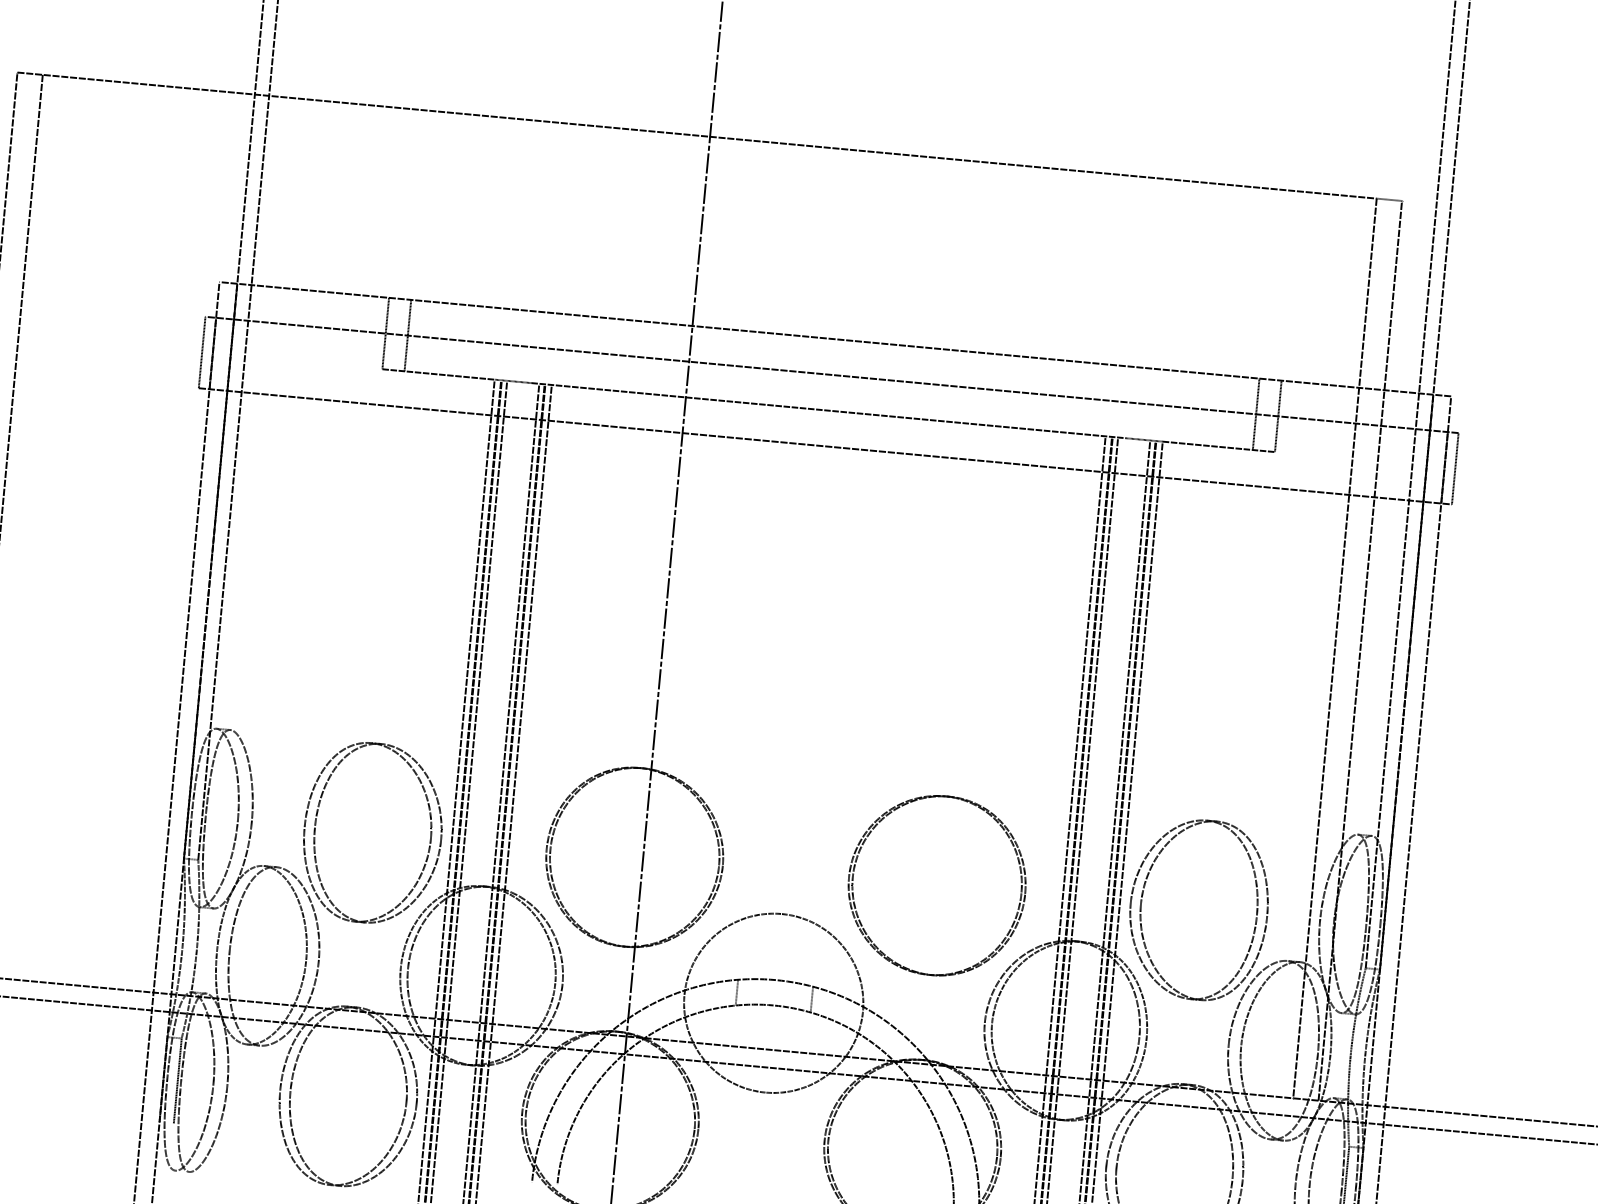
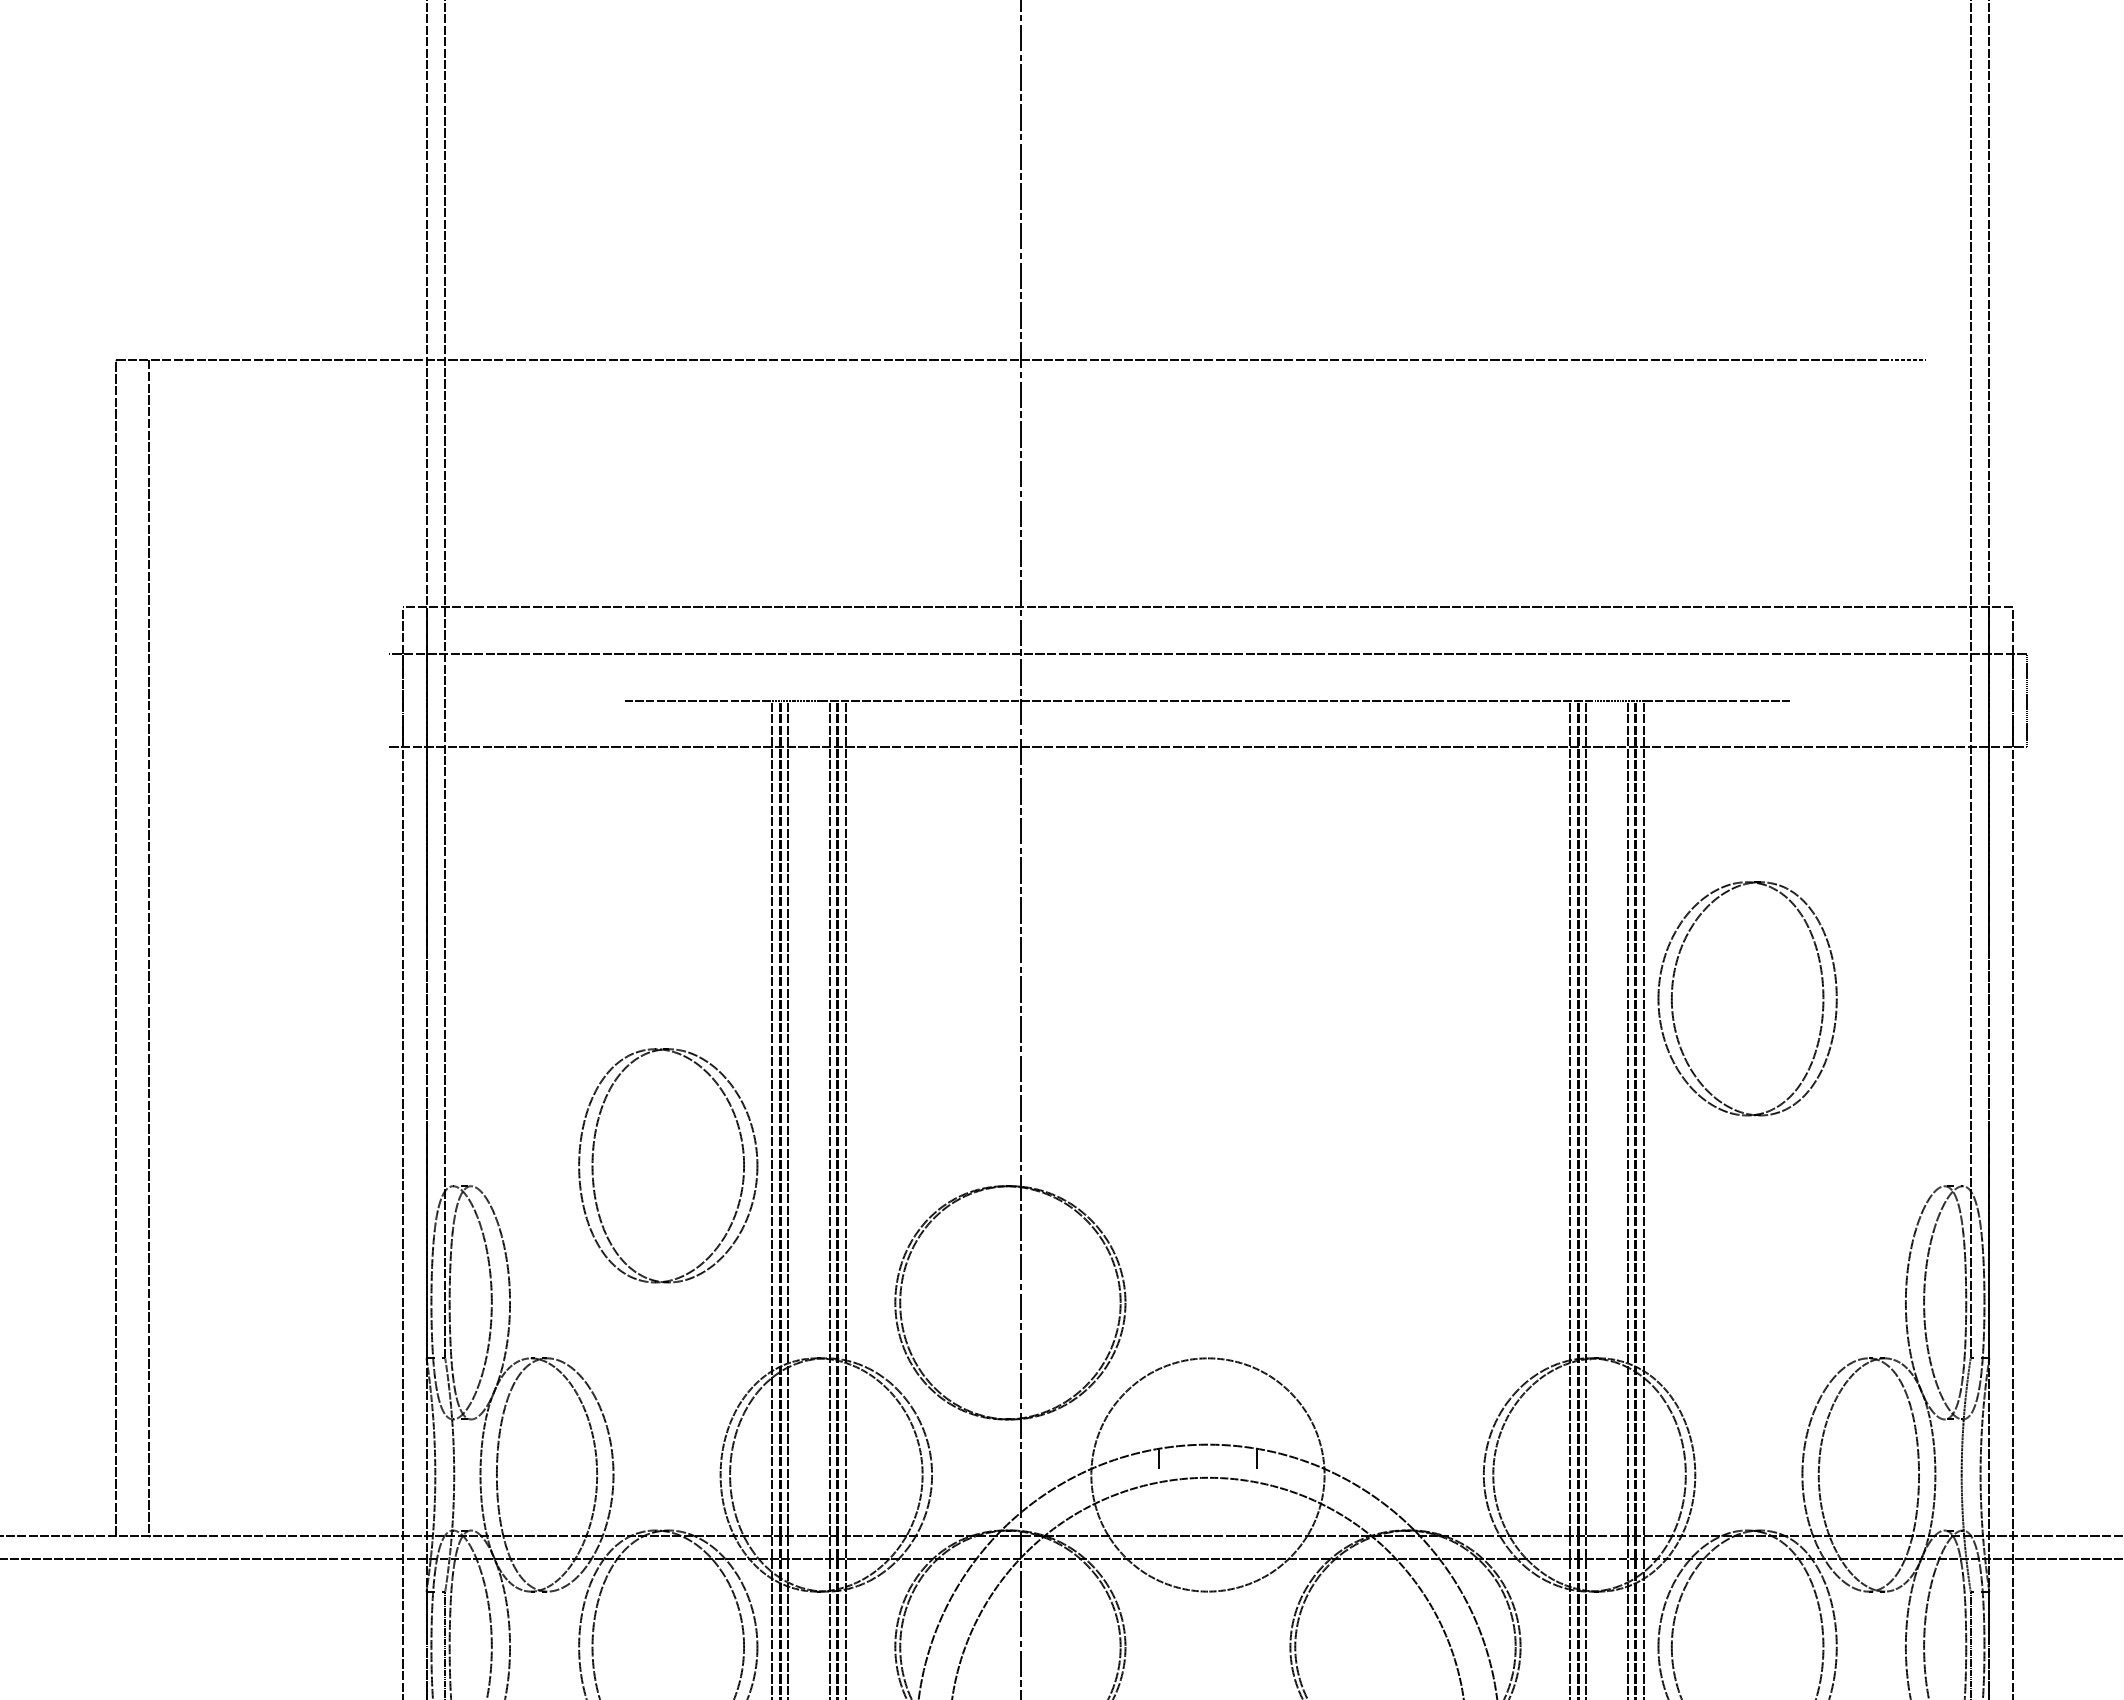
line: (385, 333) -> (624, 653), removed
line: (407, 335) -> (653, 653), removed
line: (202, 352) -> (389, 700), removed
line: (1256, 413) -> (1762, 653), removed
line: (1278, 416) -> (1791, 653), removed
line: (1335, 648) -> (1892, 947), removed
line: (1360, 650) -> (1925, 947), removed
part: (430, 831) -> (742, 1156), moved
part: (855, 866) -> (1297, 1288), removed
part: (1142, 896) -> (1673, 988), moved

